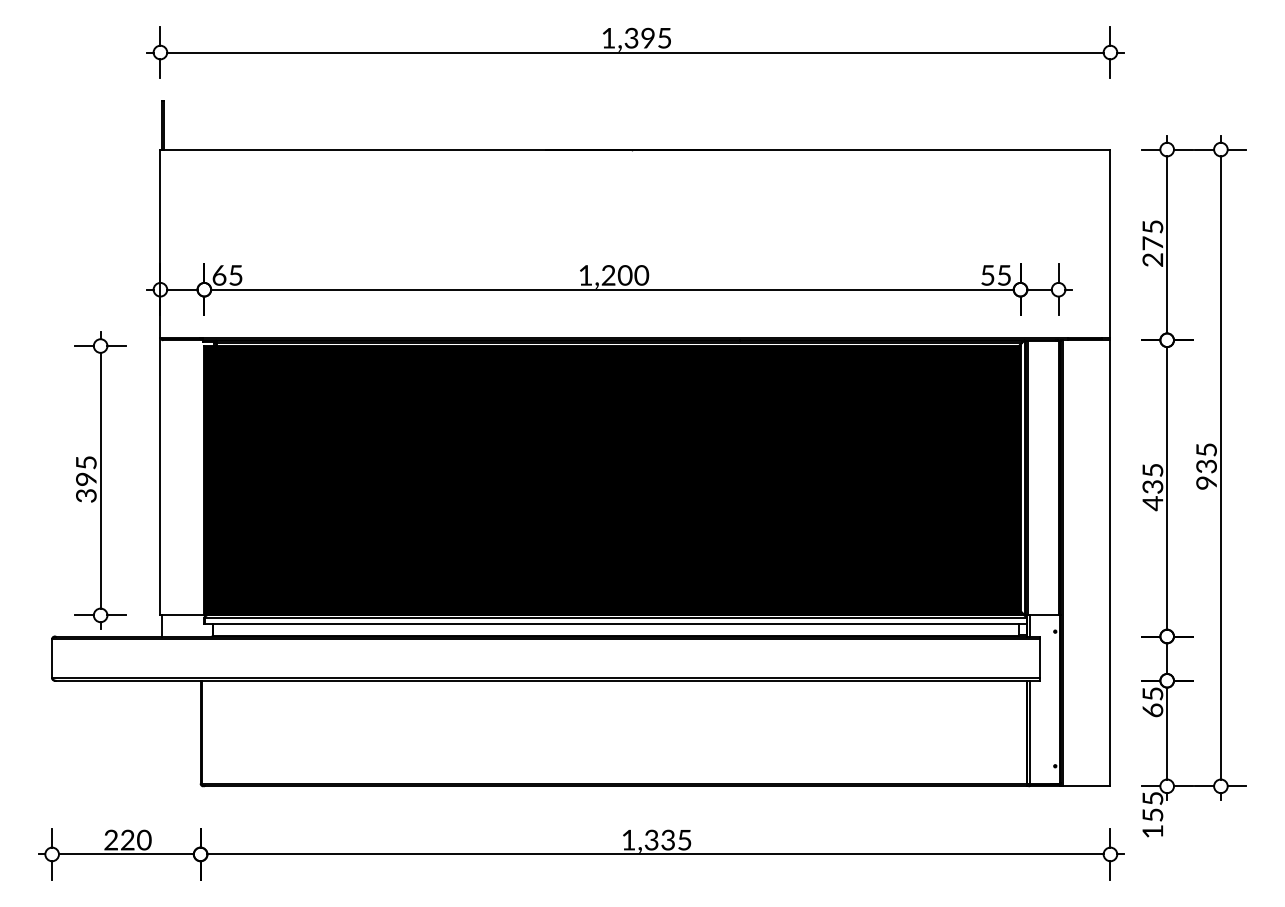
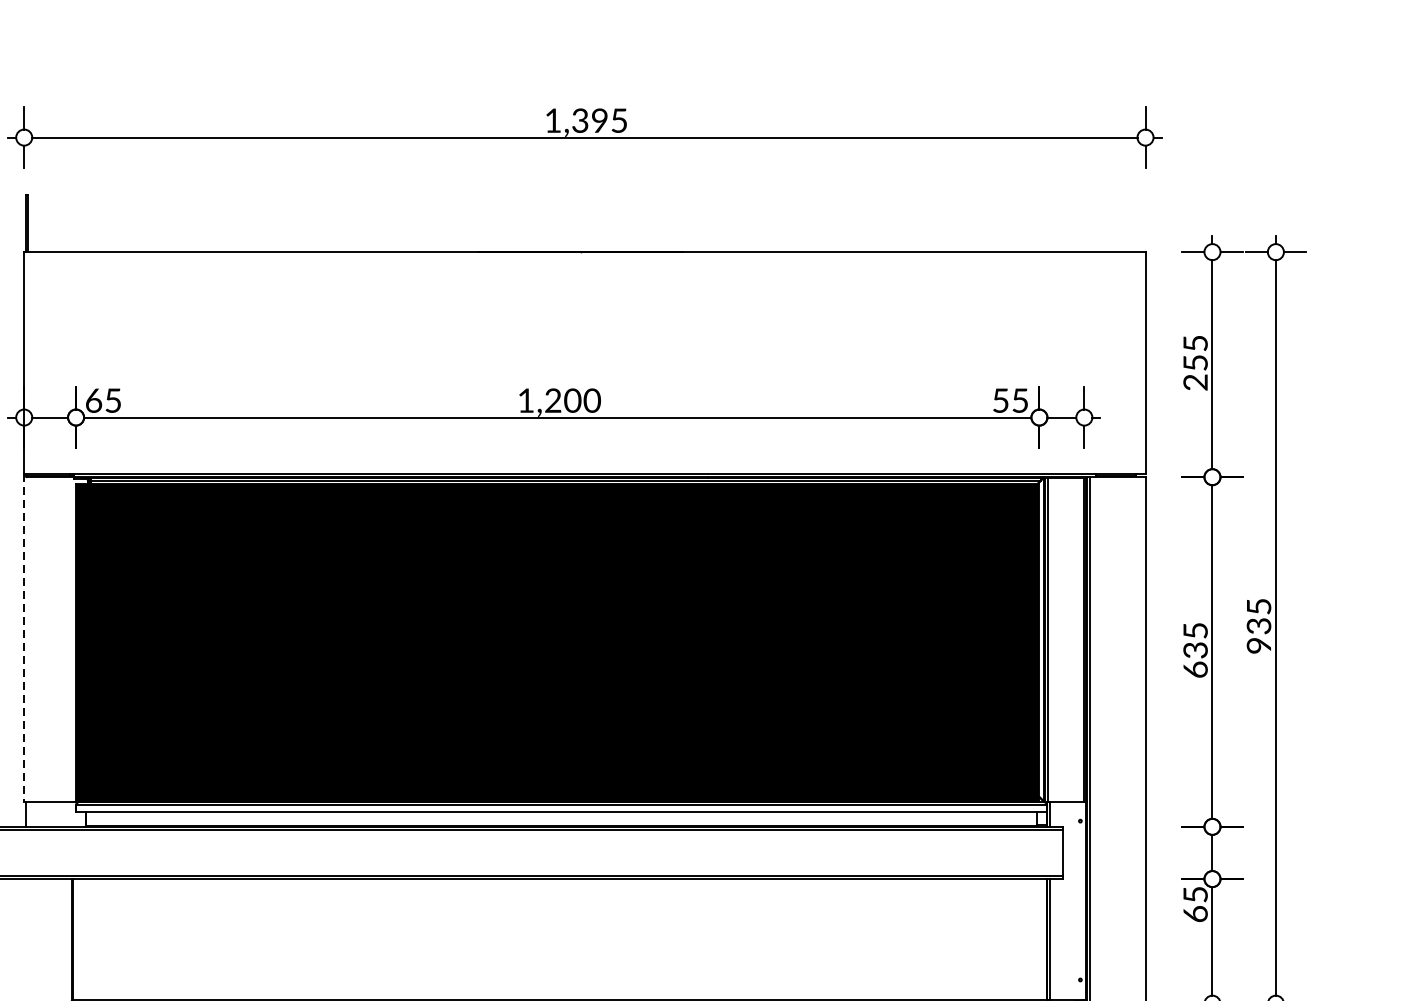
text: (1152, 243) -> (1195, 362), 275 -> 255
line: (160, 476) -> (24, 637), solid -> dashed
text: (1153, 503) -> (1196, 669), 435 -> 635

